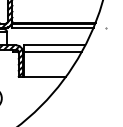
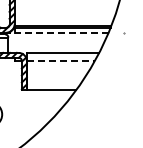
line: (52, 27) -> (61, 32), solid -> dashed
line: (52, 51) -> (61, 60), solid -> dashed

